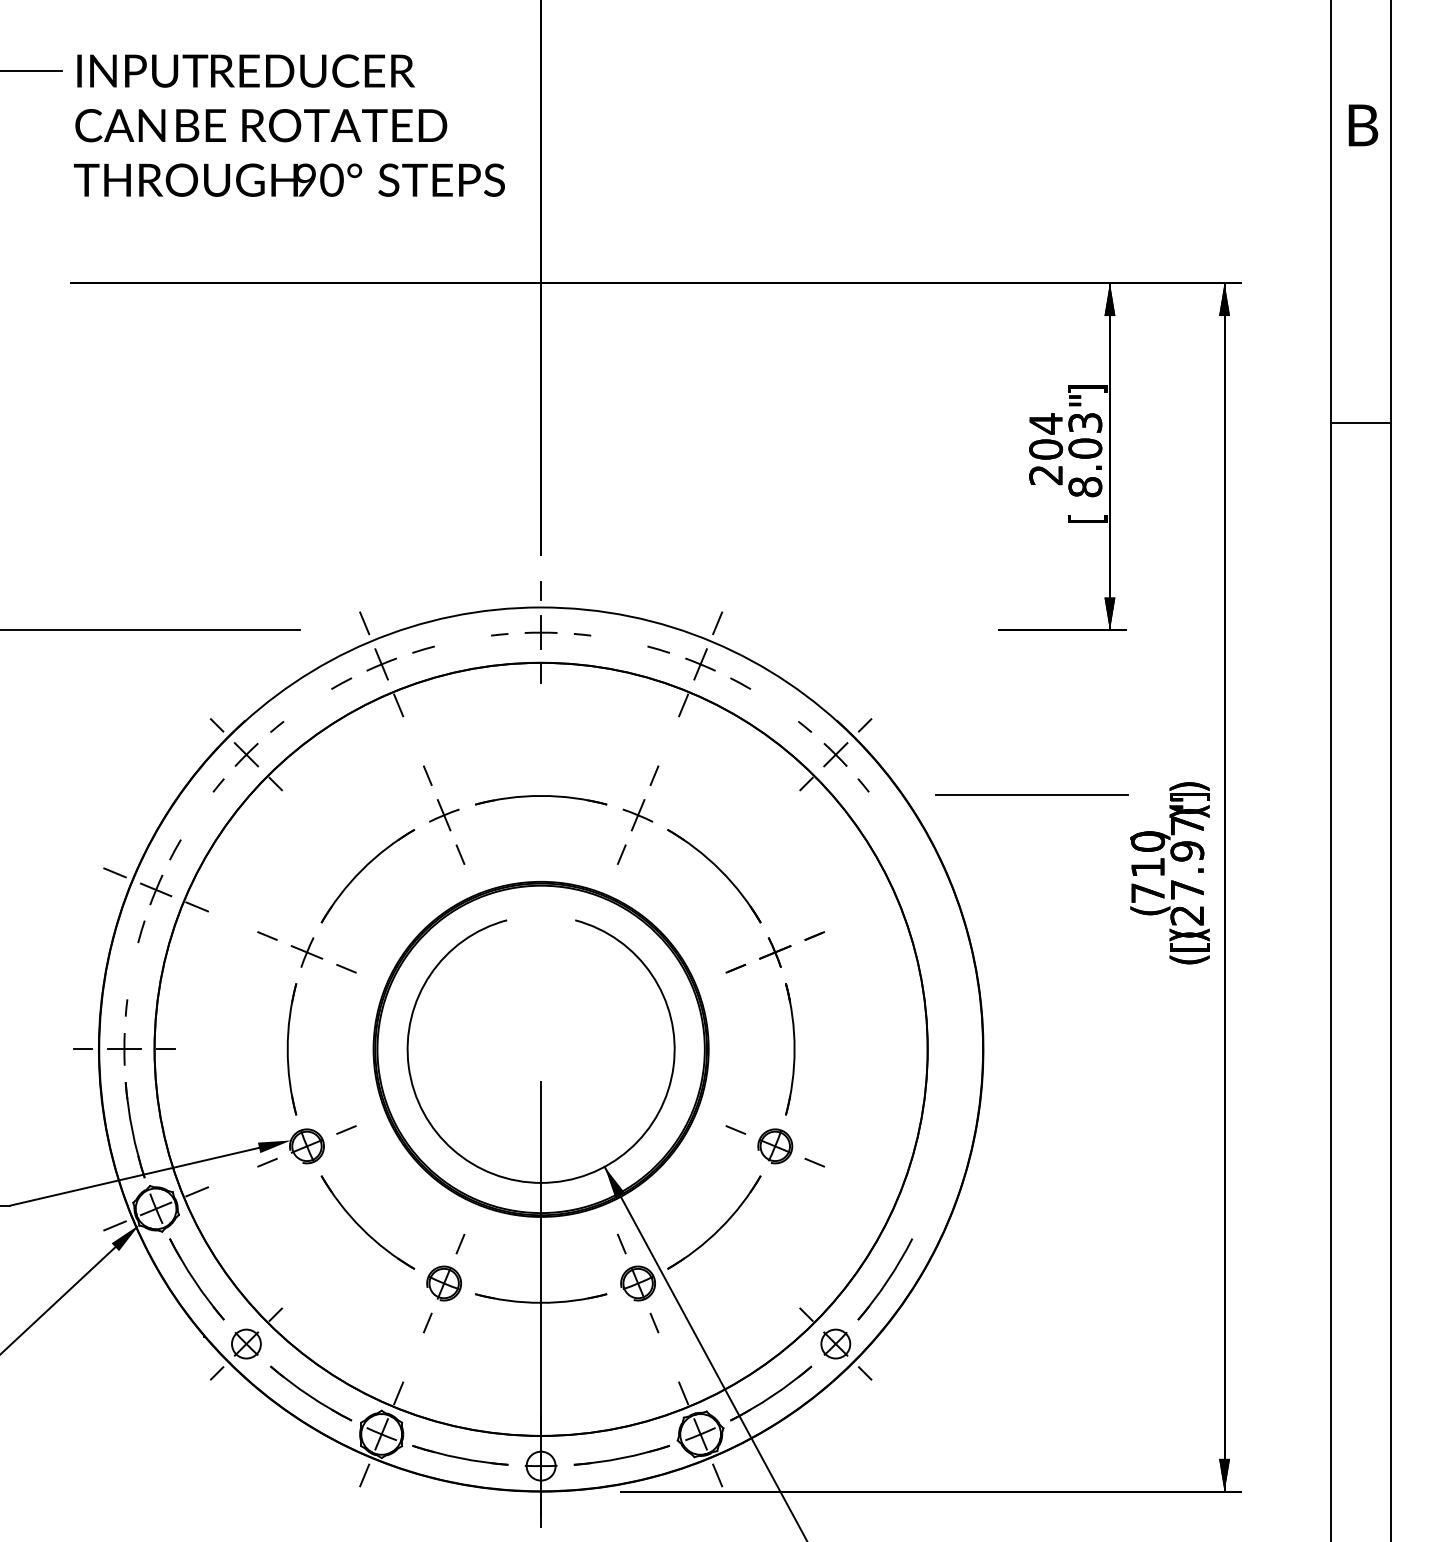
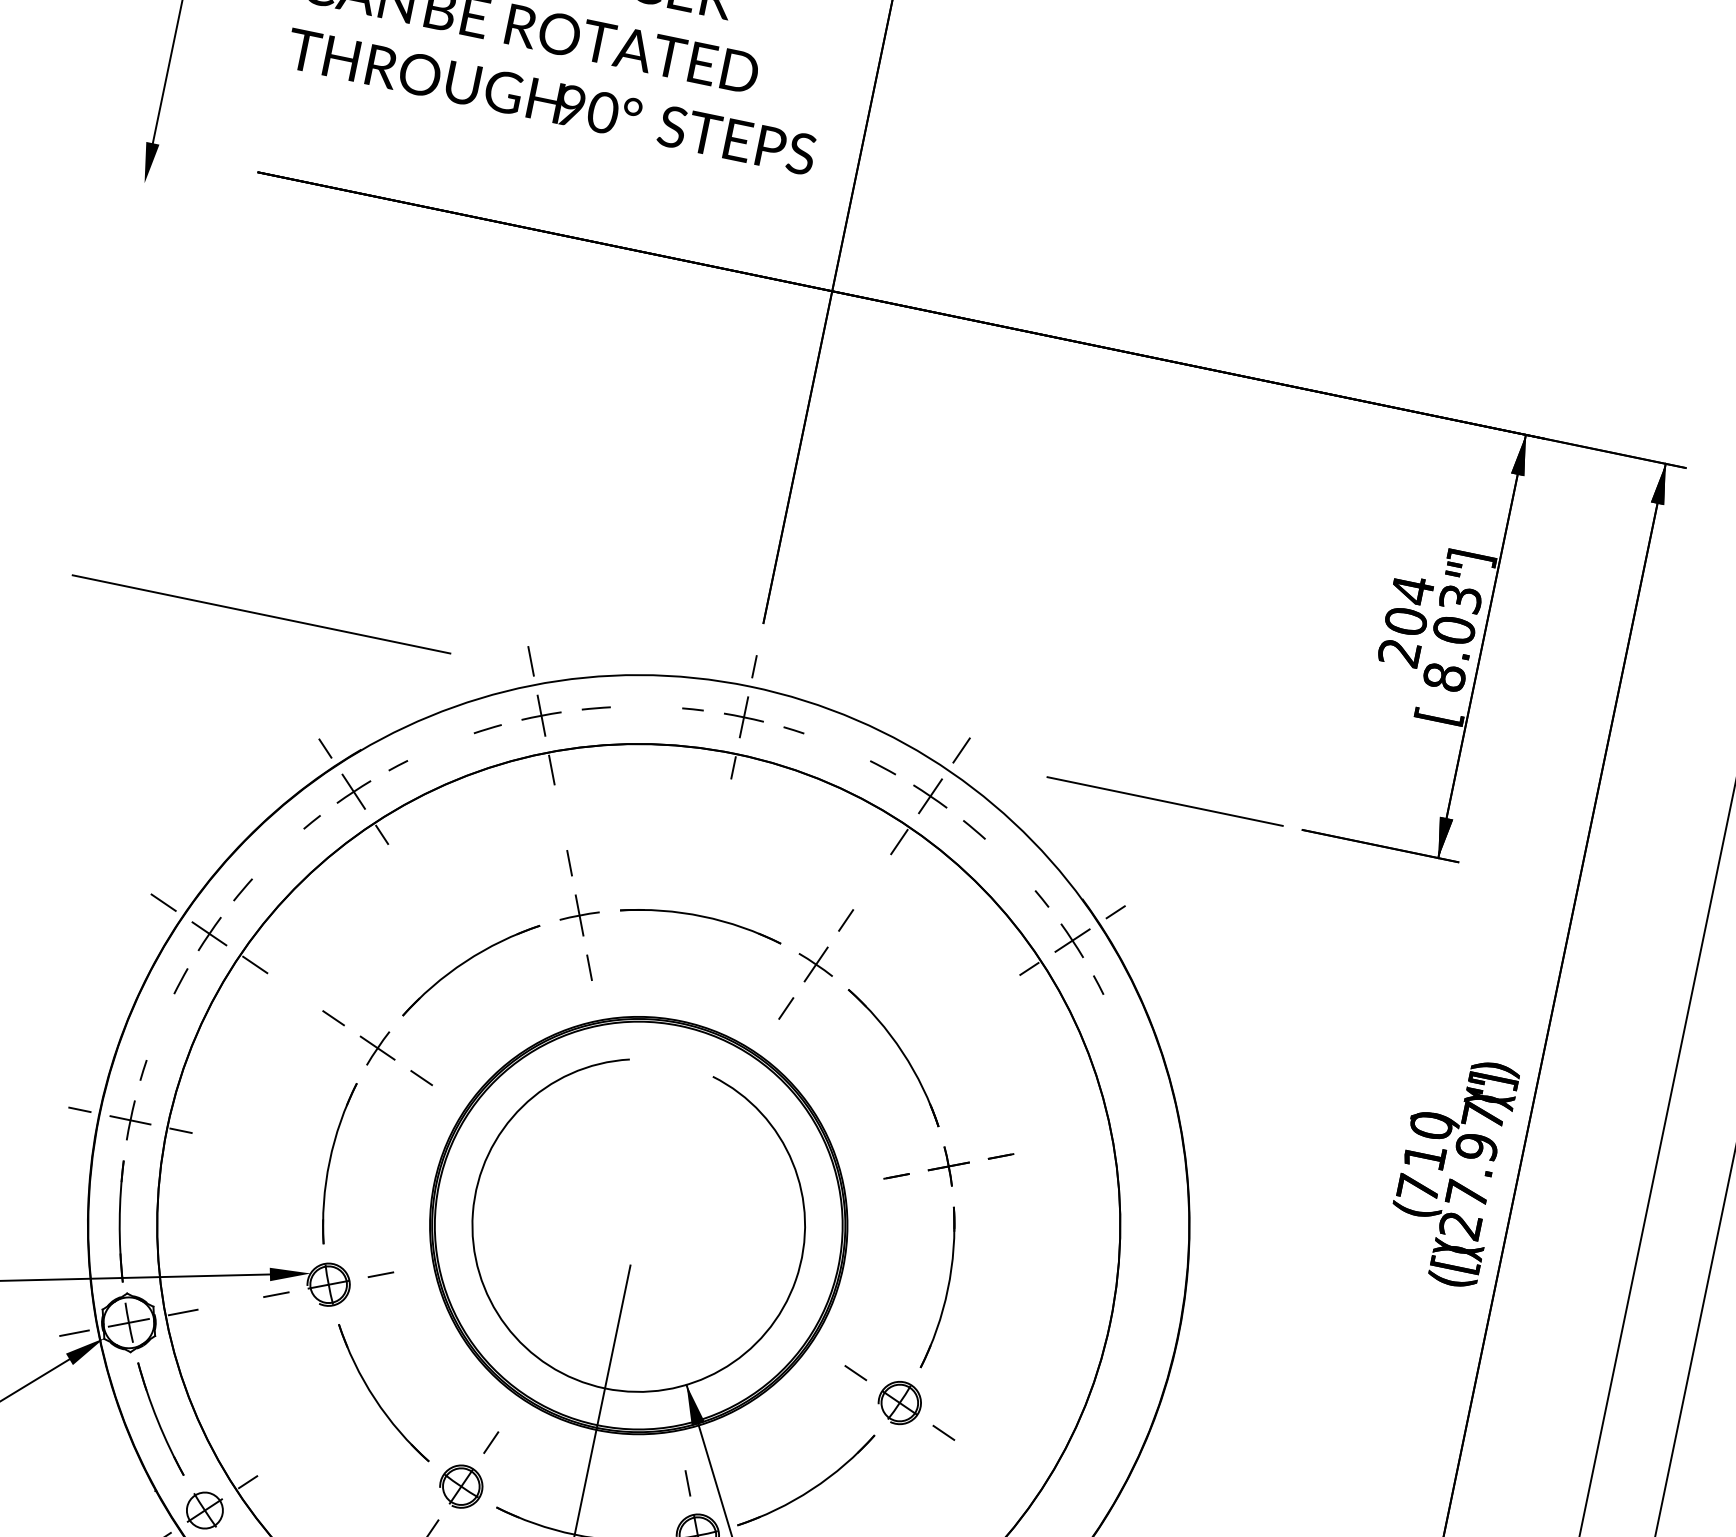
line: (1031, 794) -> (1164, 800), moved

